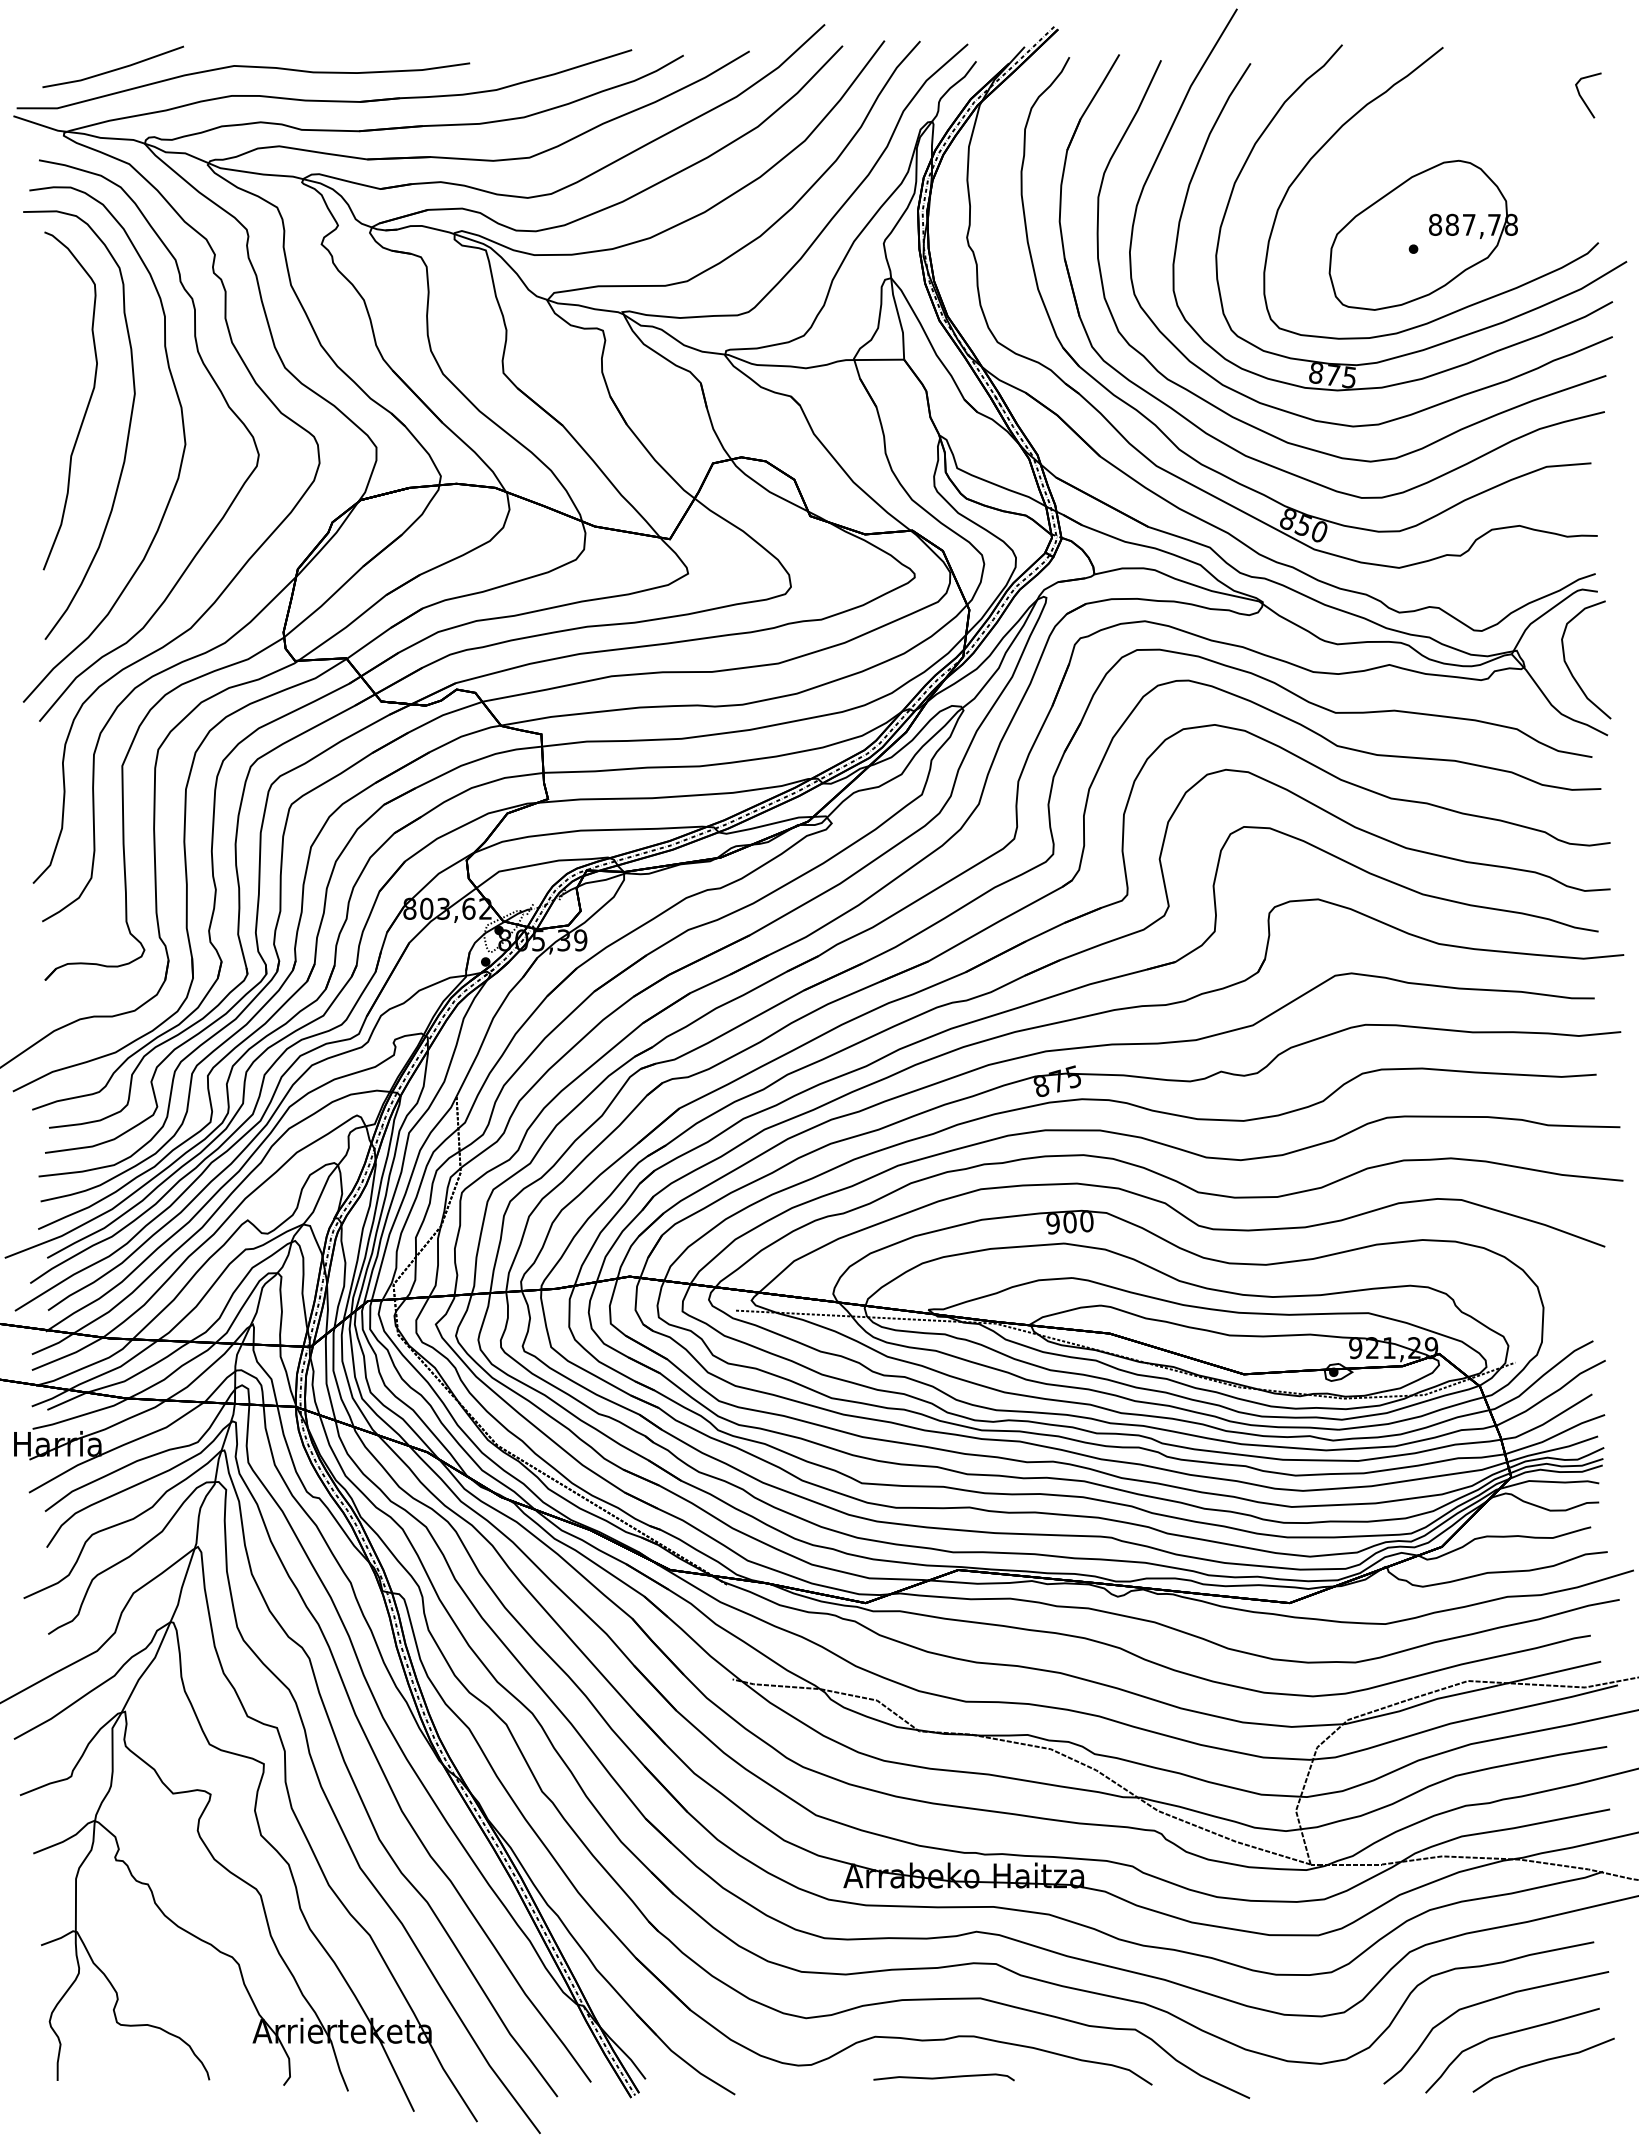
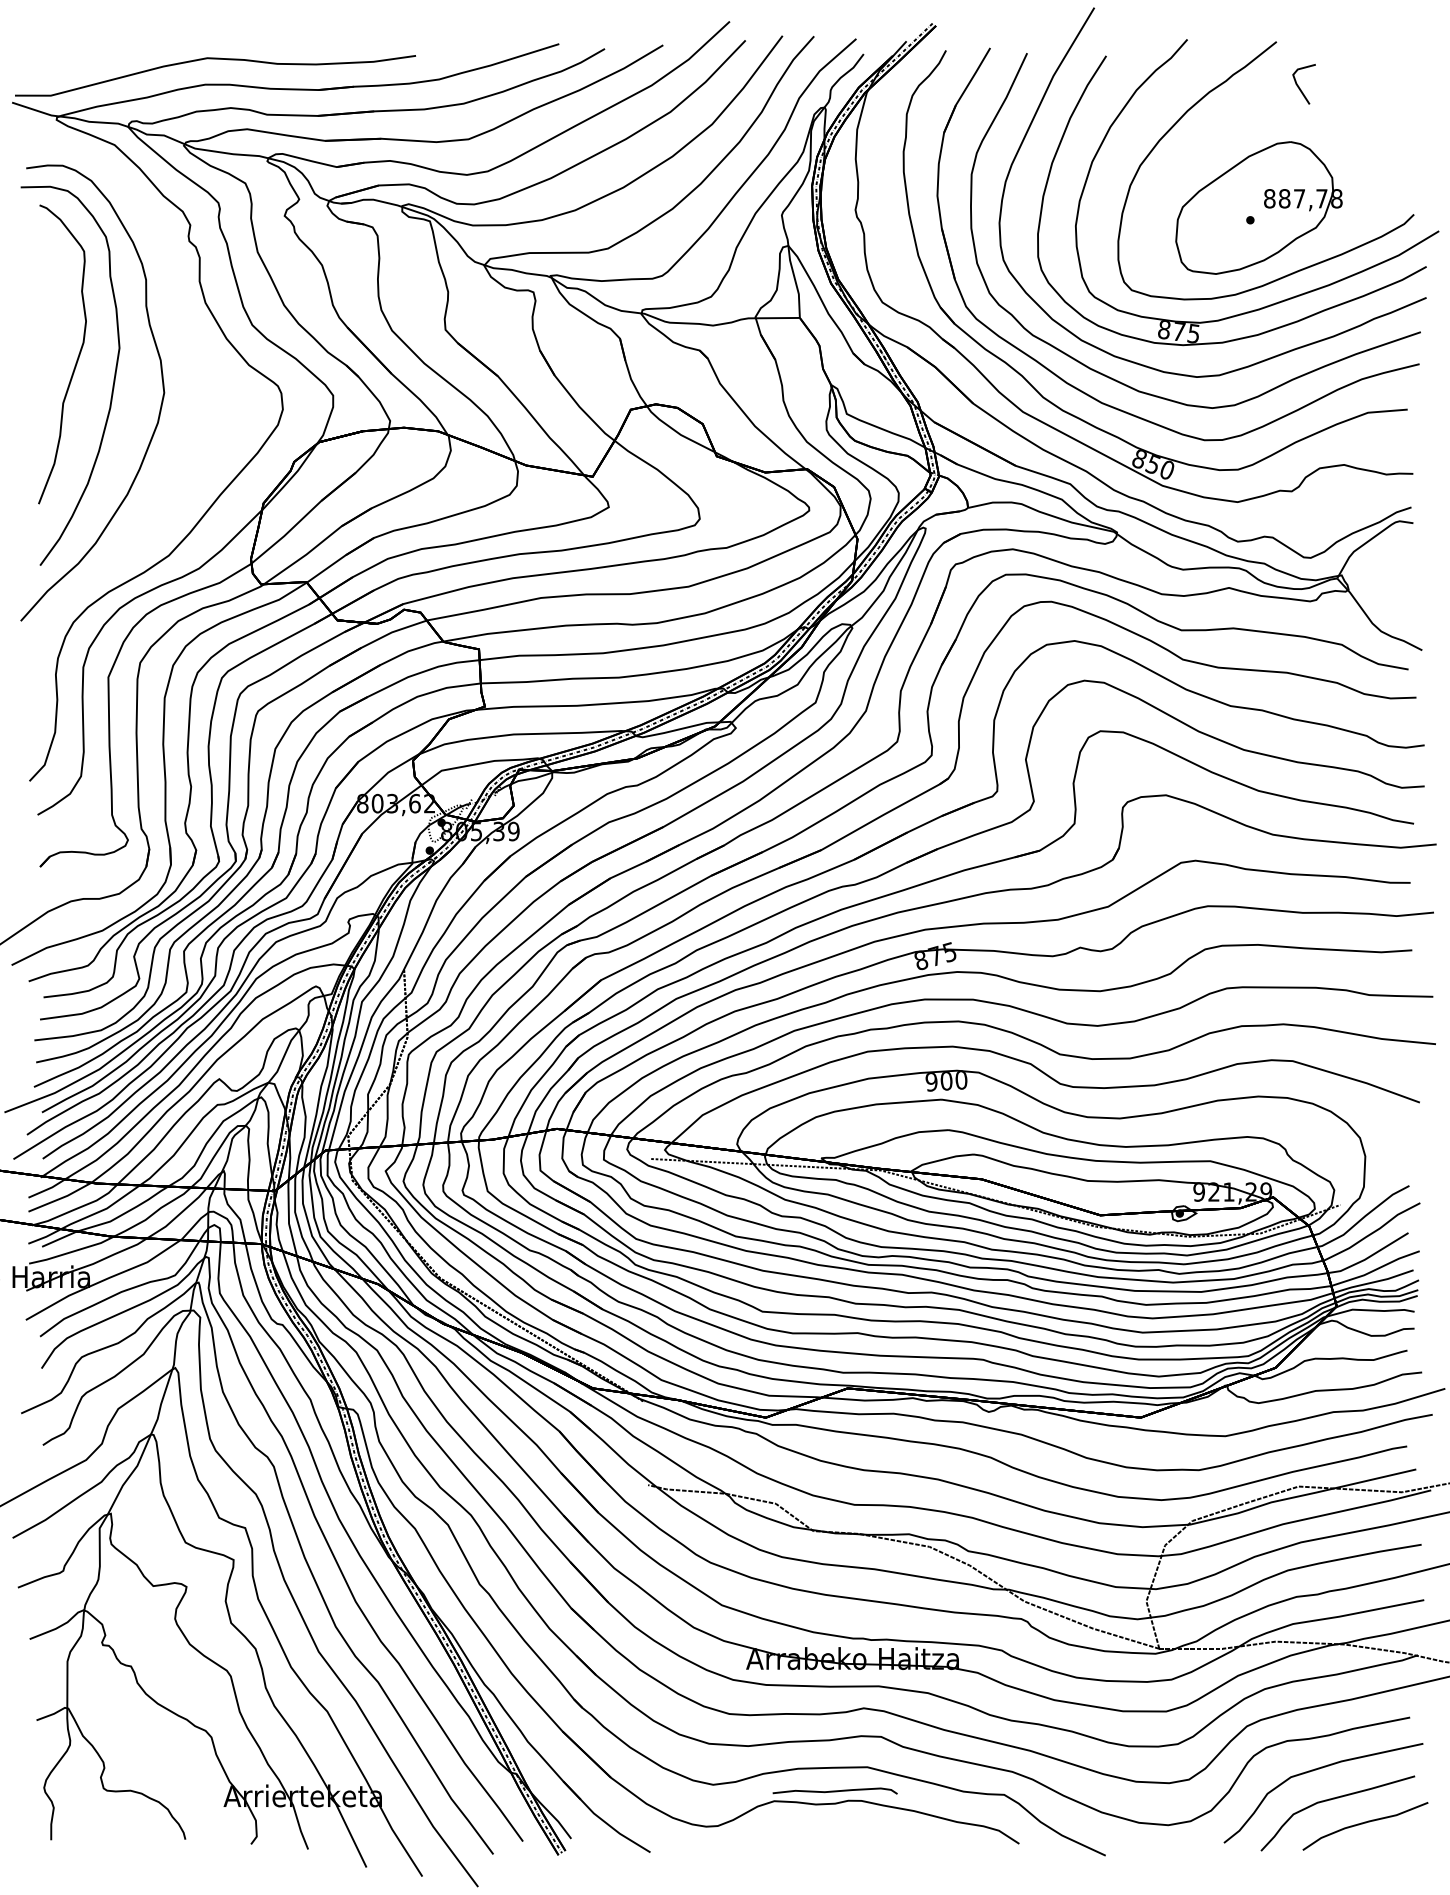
line: (113, 69) -> (100, 61), removed
line: (1582, 97) -> (1298, 86), moved
curve: (225, 402) -> (199, 355), removed
curve: (1569, 667) -> (1388, 590), removed
curve: (943, 2077) -> (834, 1791), moved

